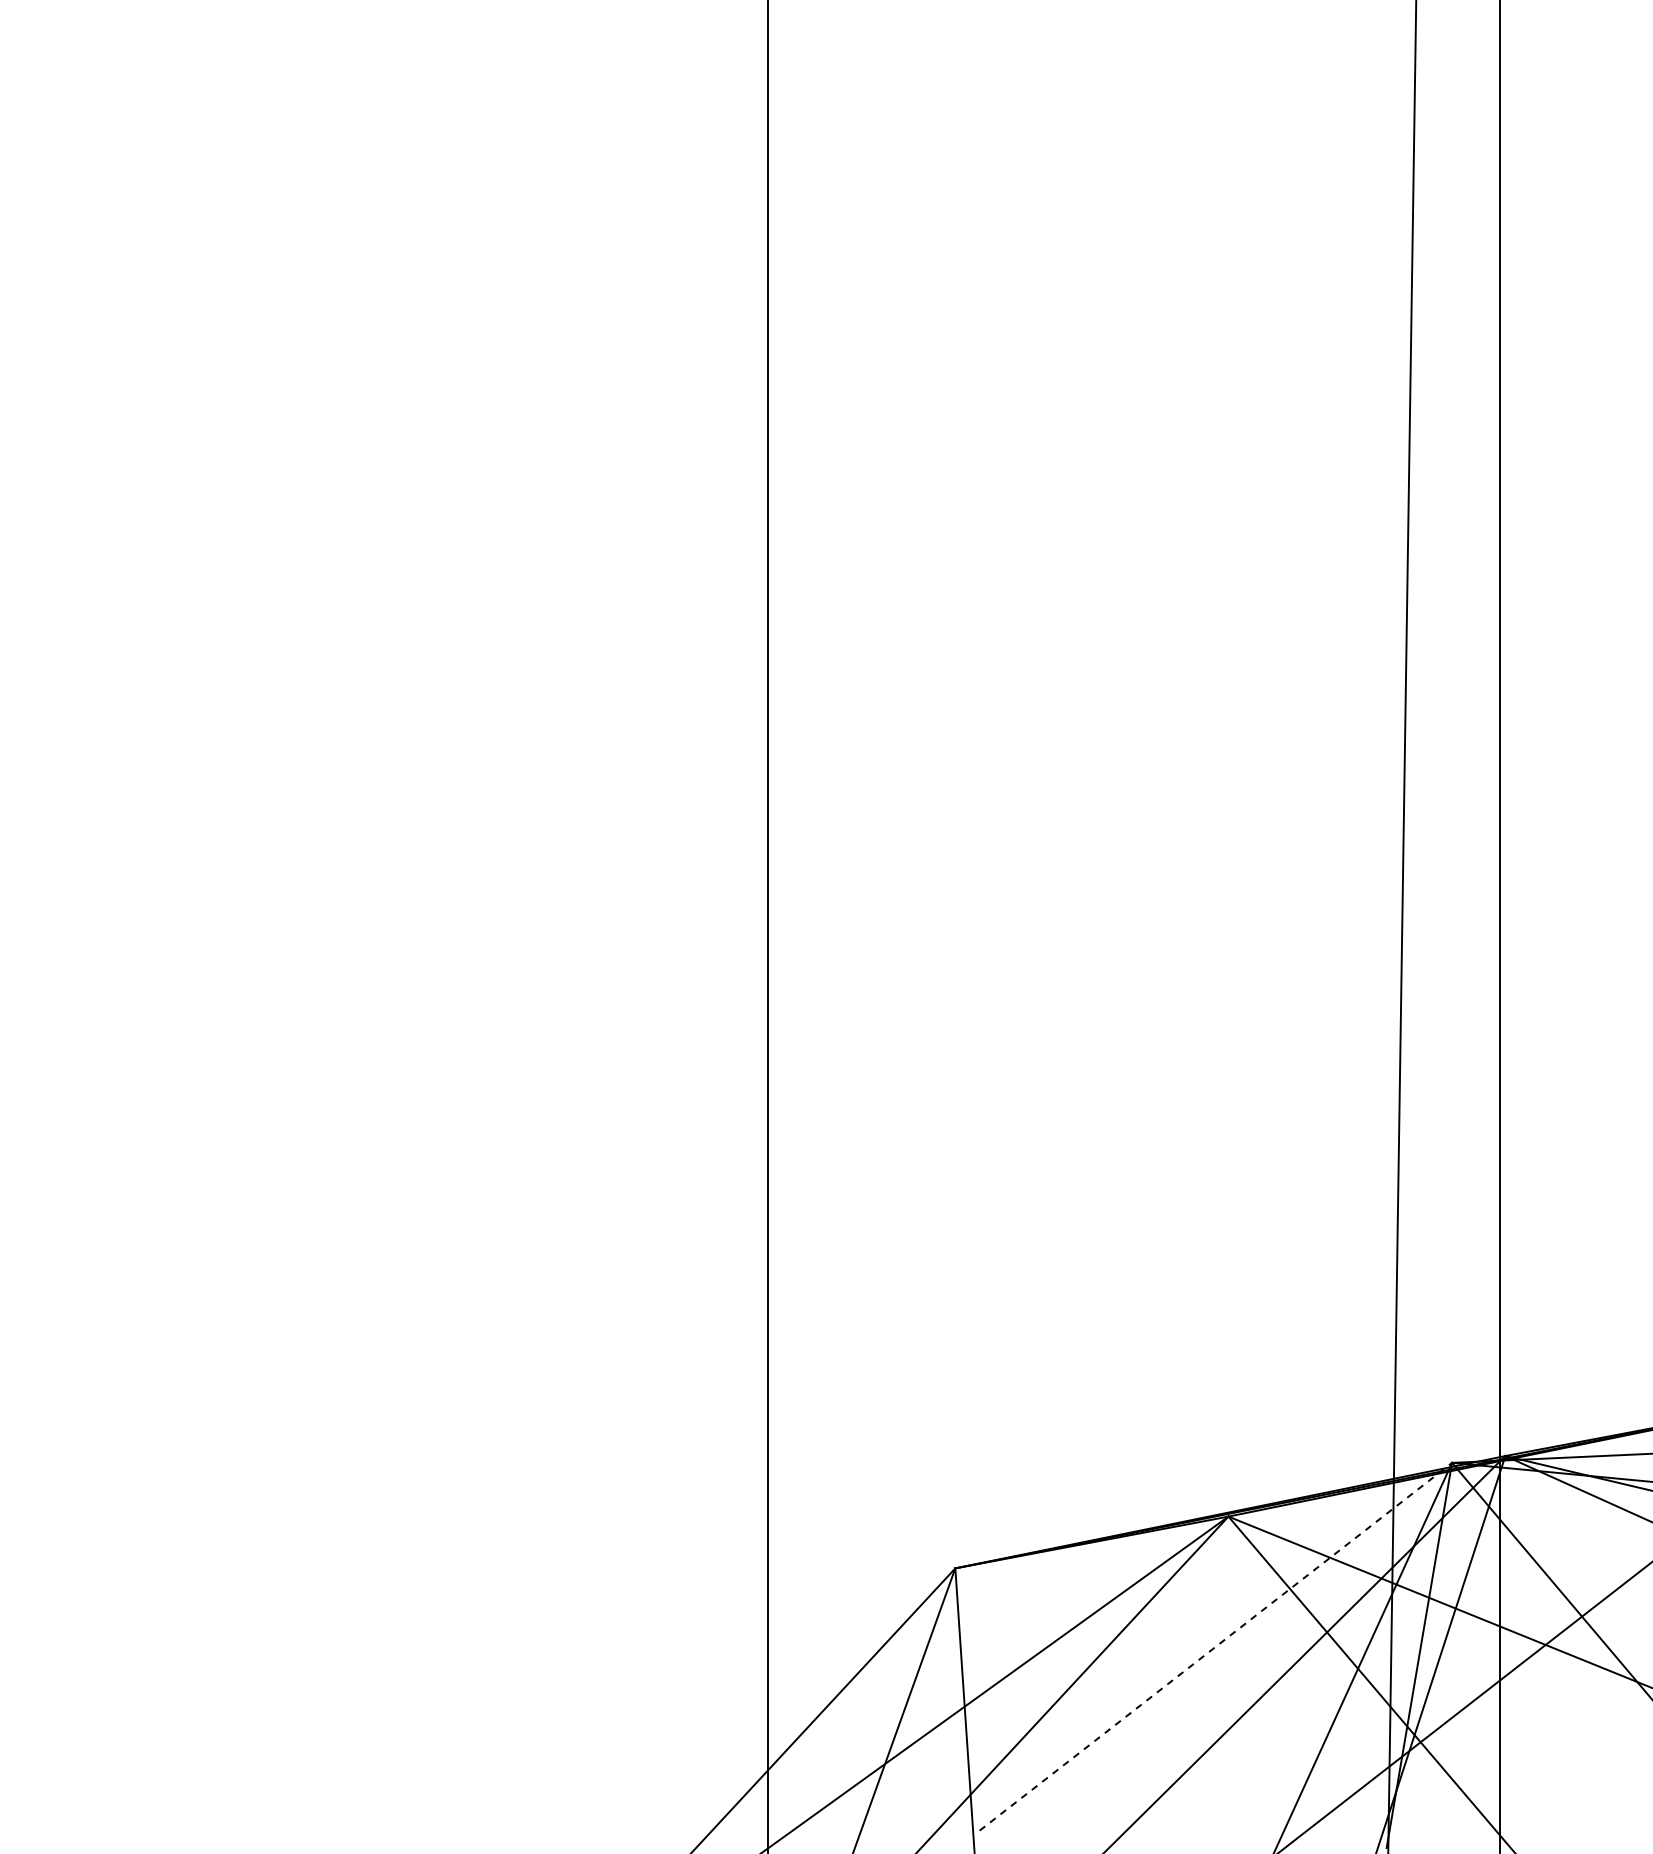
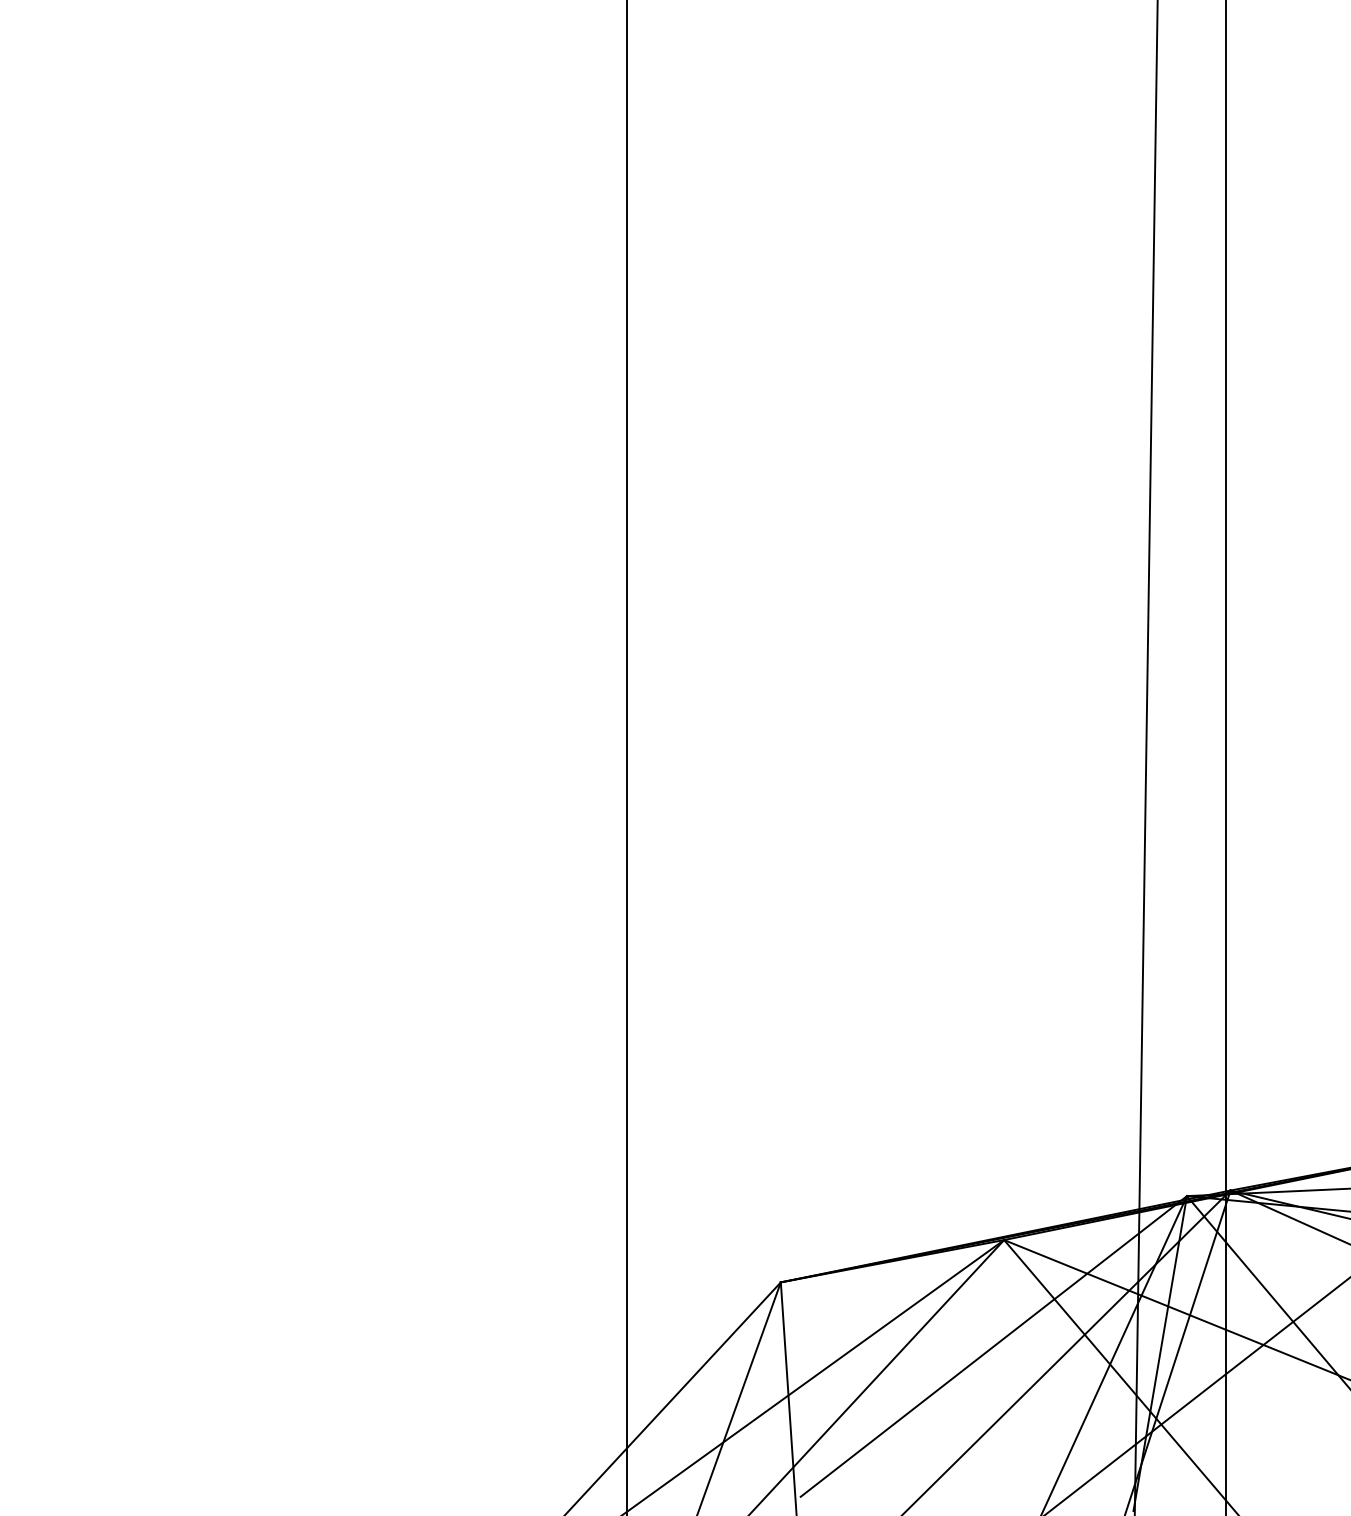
line: (1216, 1646) -> (994, 1346), dashed -> solid

